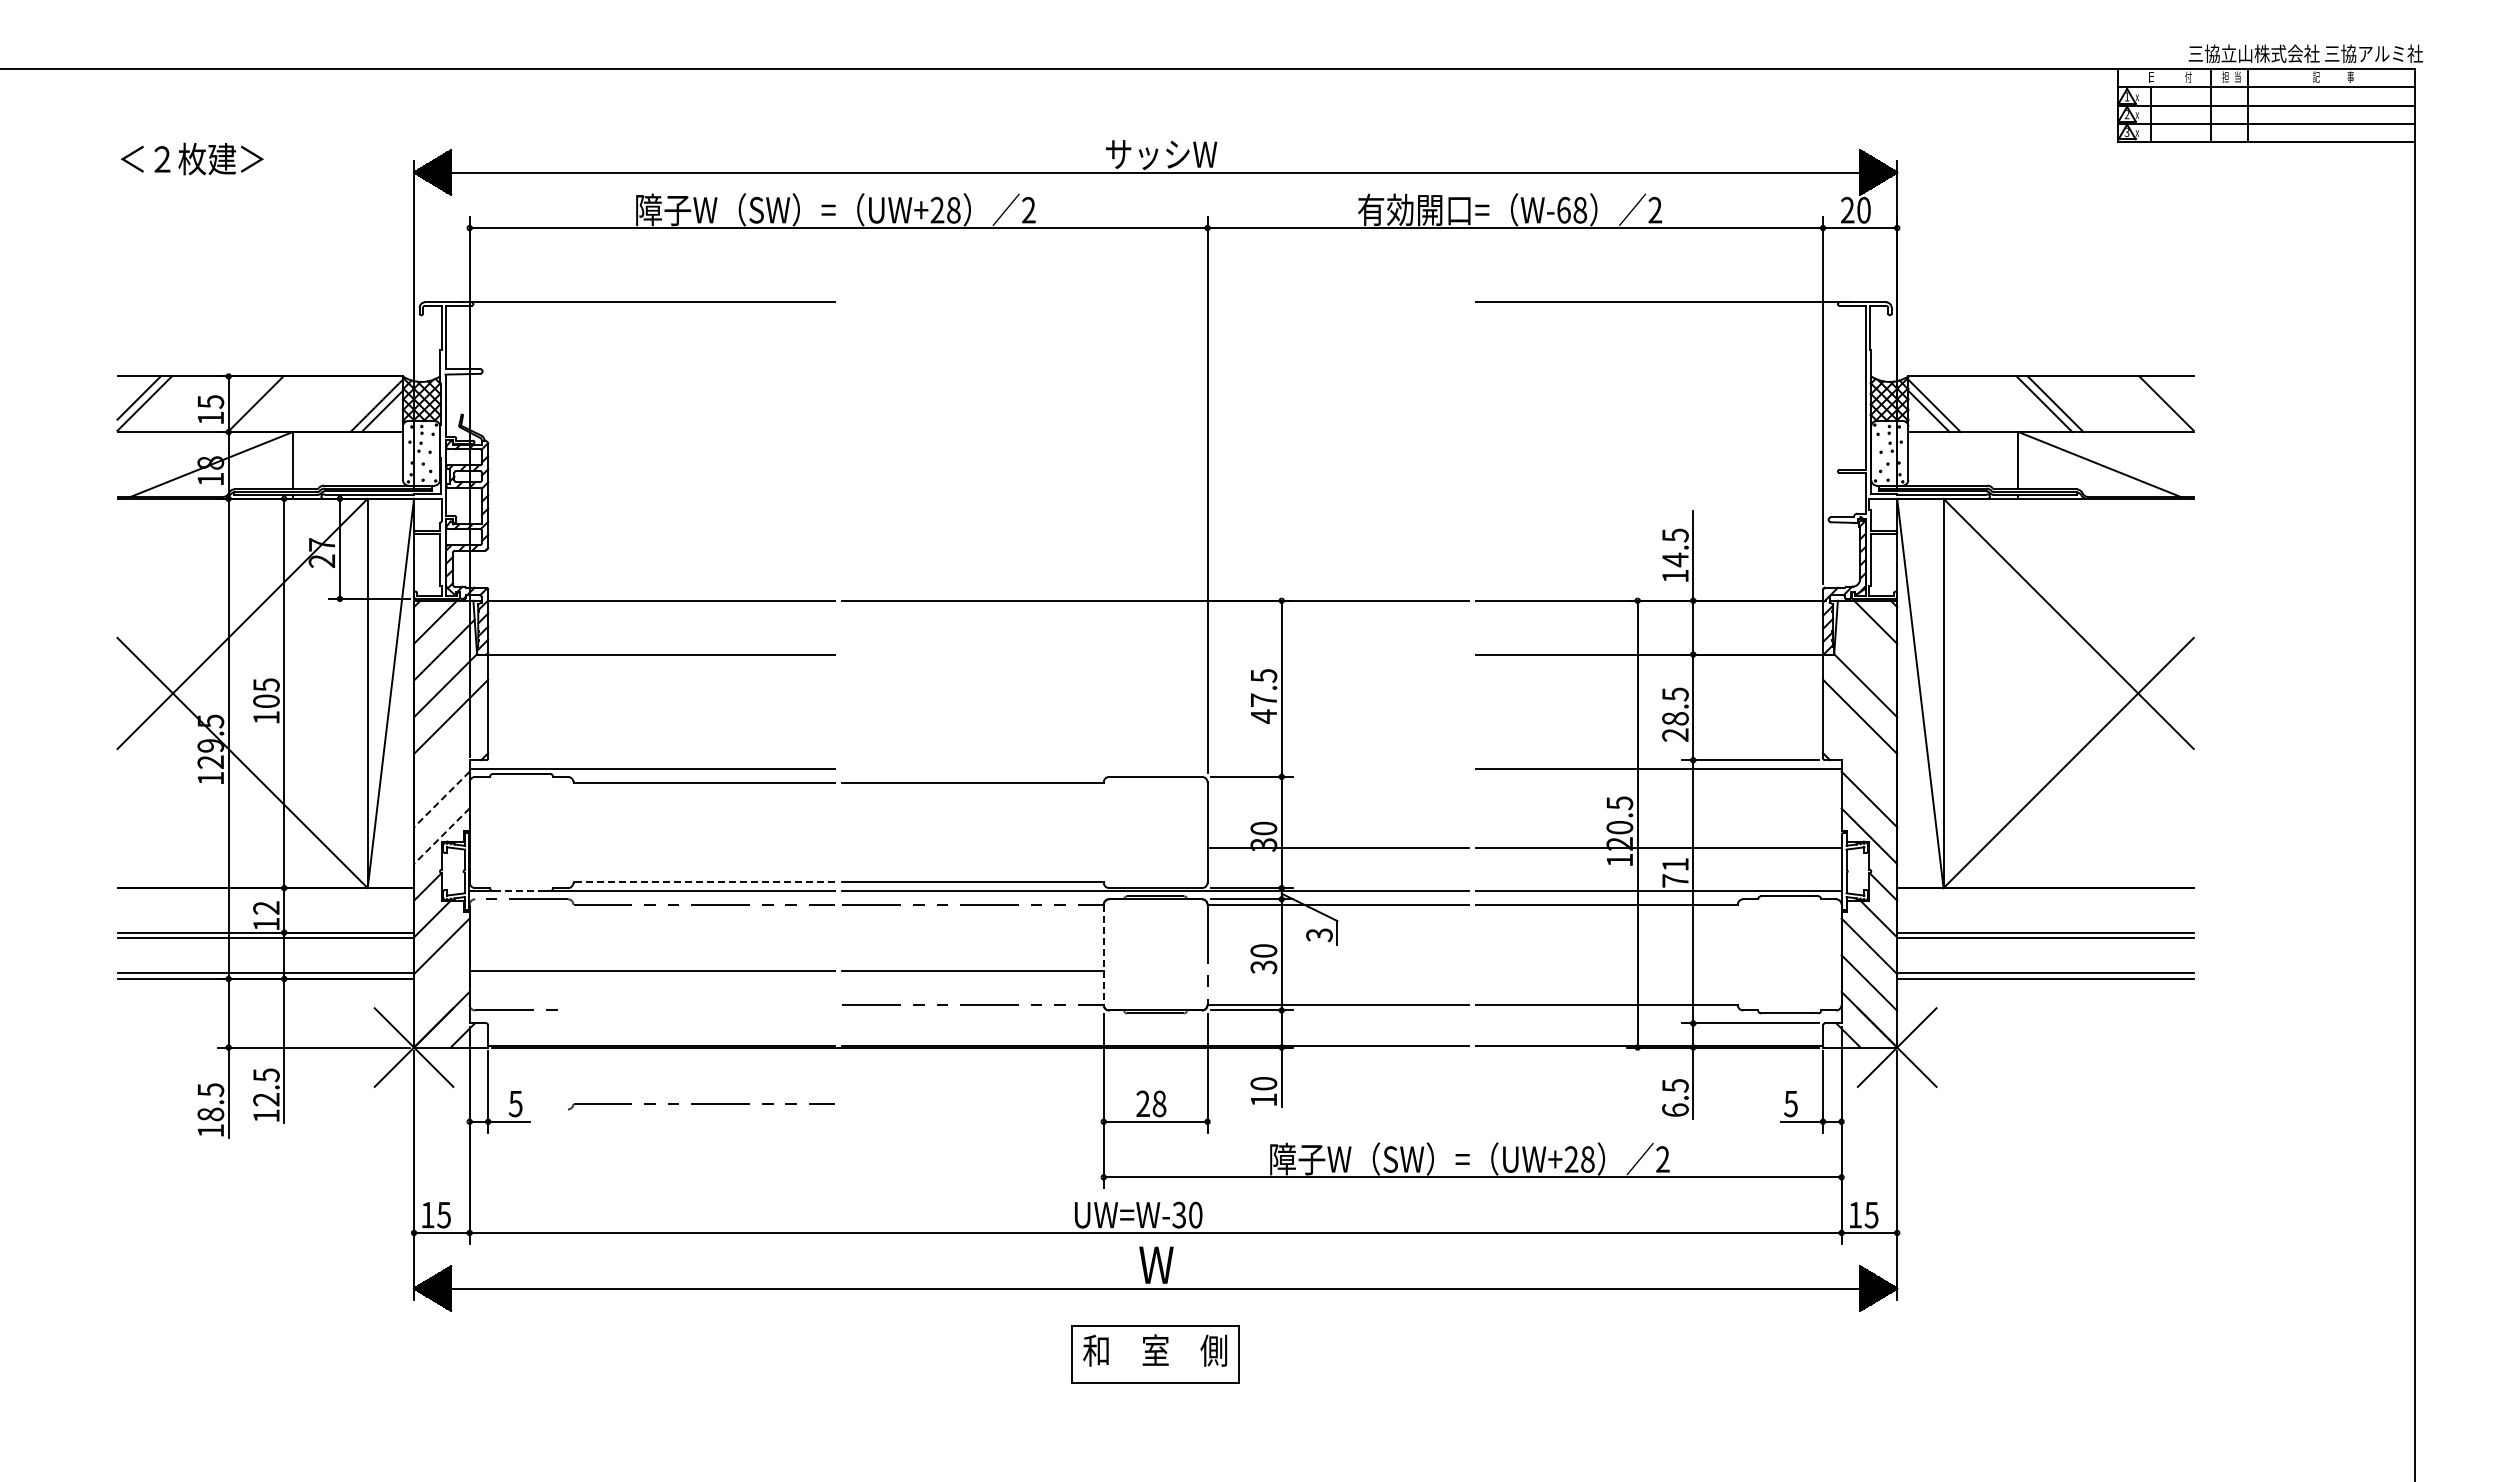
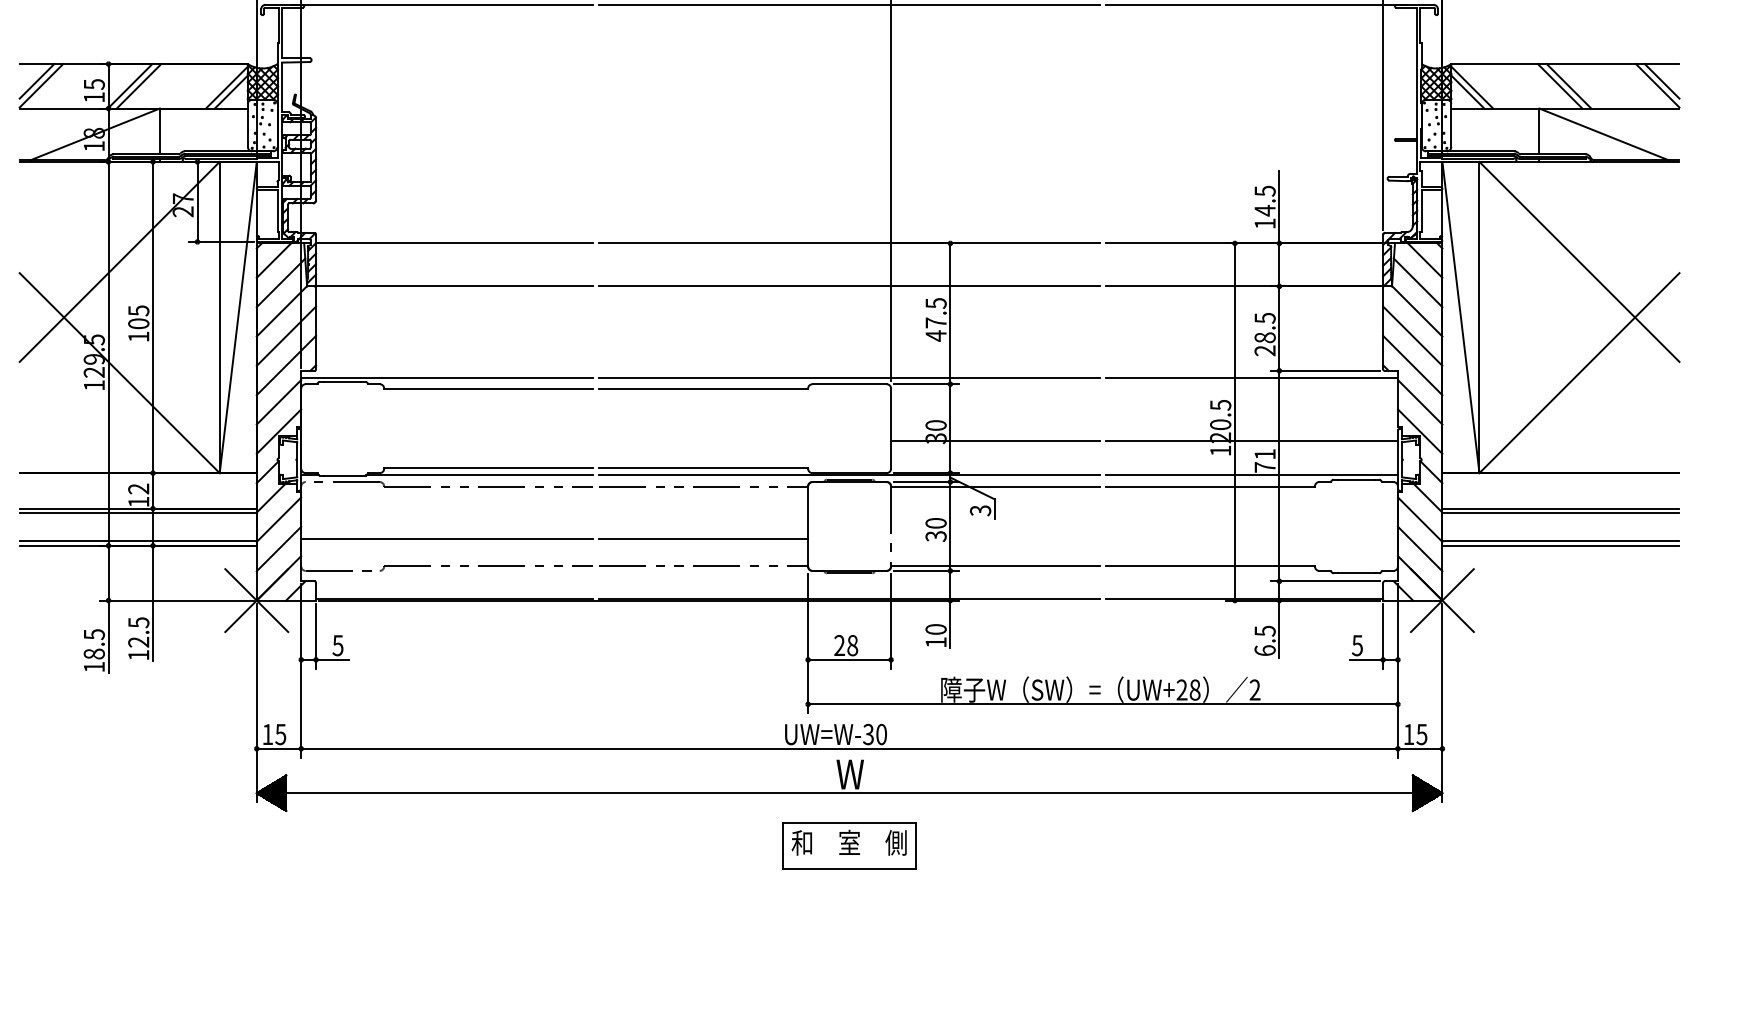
line: (1155, 302) -> (849, 4), added
line: (2171, 397) -> (1661, 80), added
line: (266, 404) -> (138, 86), added
line: (1866, 649) -> (1417, 282), added
line: (1155, 654) -> (849, 286), added
line: (451, 753) -> (286, 365), added
line: (1860, 753) -> (1413, 365), added
line: (1155, 768) -> (849, 377), added
line: (441, 799) -> (278, 402), dashed -> solid
line: (441, 836) -> (278, 431), dashed -> solid
line: (704, 882) -> (488, 468), dashed -> solid
line: (521, 891) -> (342, 475), dashed -> solid
line: (1103, 955) -> (807, 526), dashed -> solid
line: (441, 982) -> (278, 548), added
part: (701, 1106) -> (486, 568), moved

